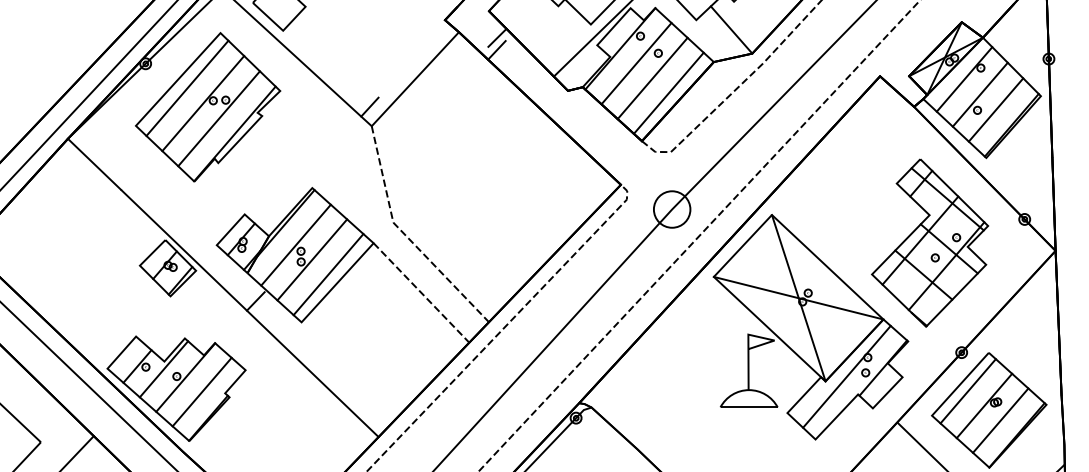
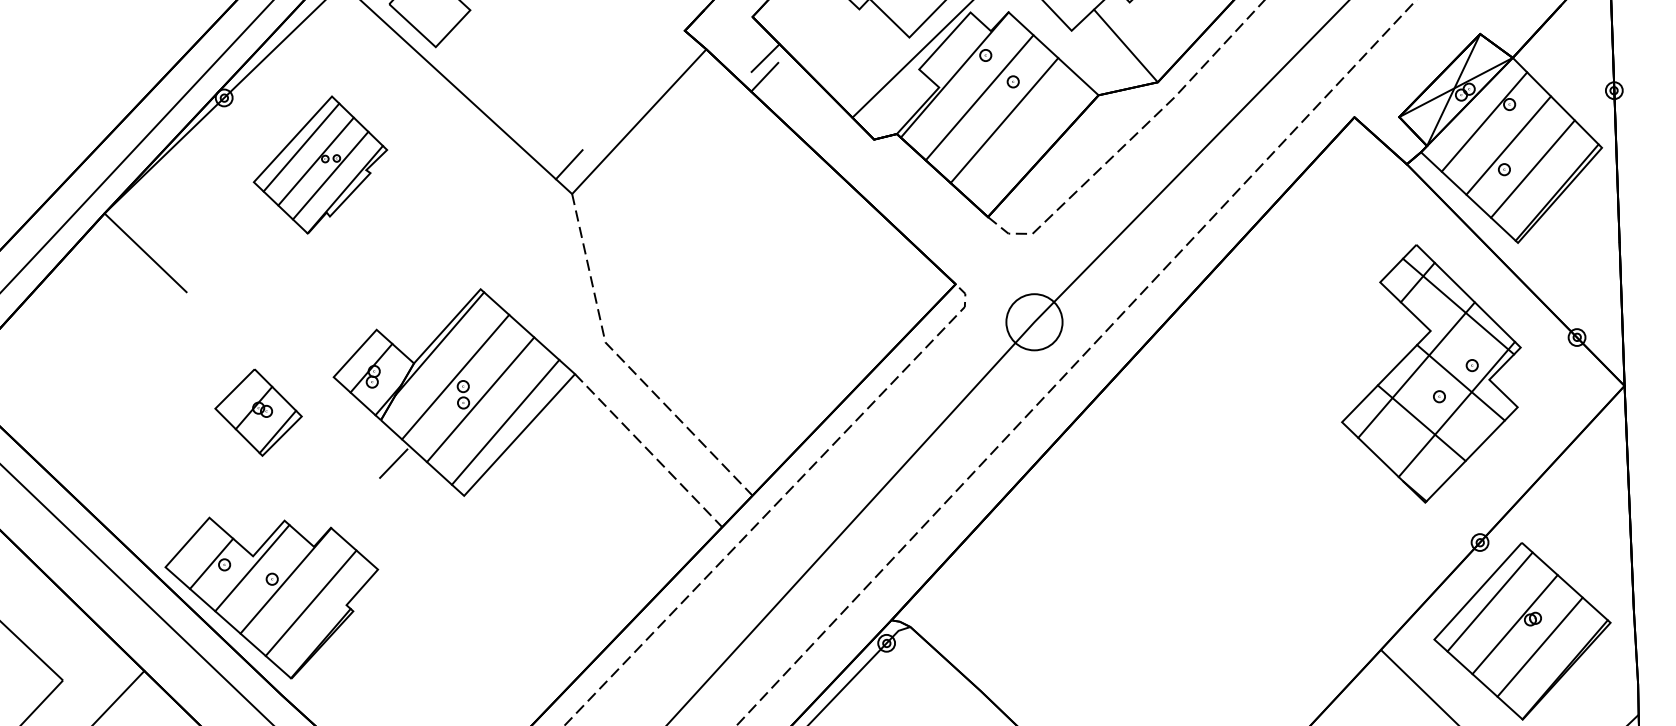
line: (668, 92) -> (1028, 142), removed
part: (208, 107) -> (320, 165), size x0.6
line: (249, 313) -> (383, 482), removed
part: (810, 327) -> (1247, 503), removed

